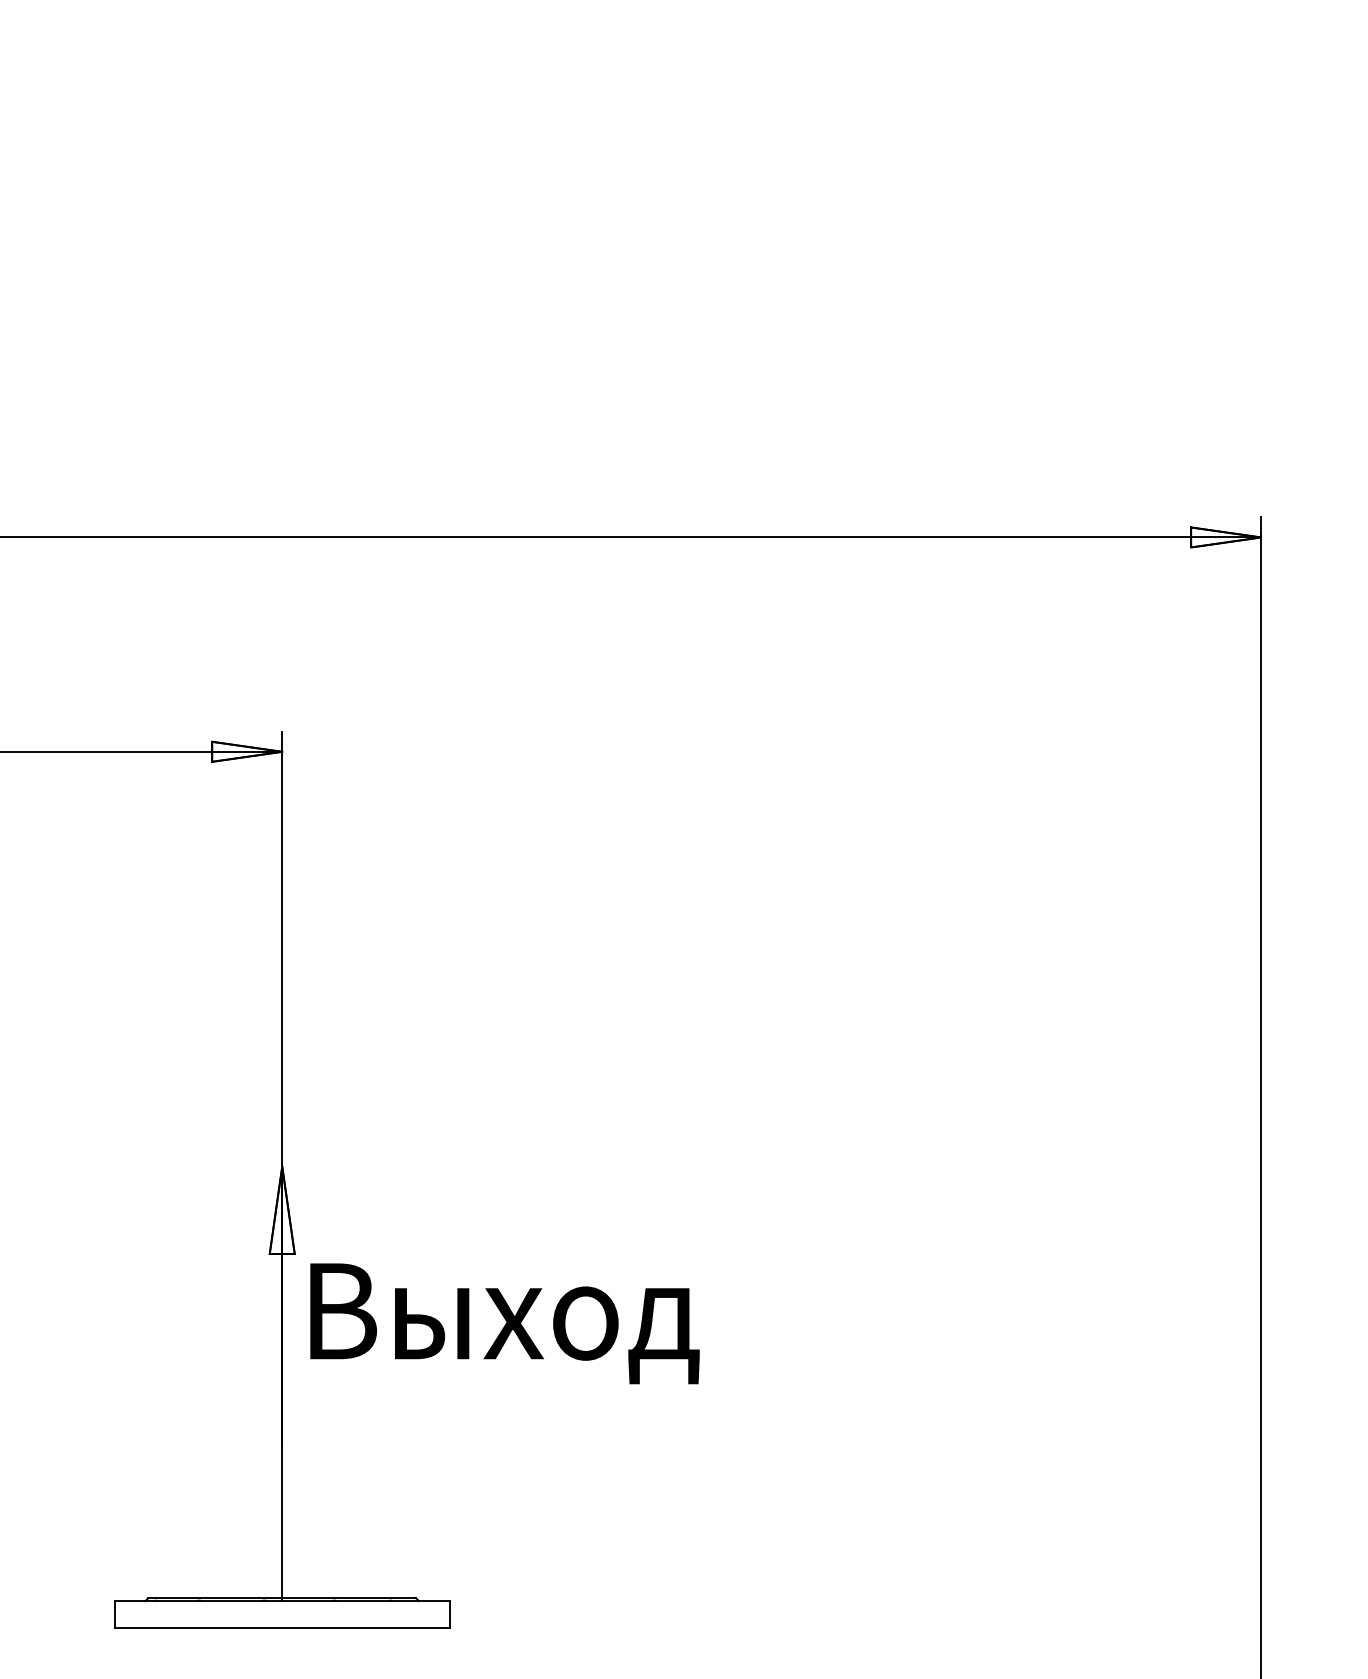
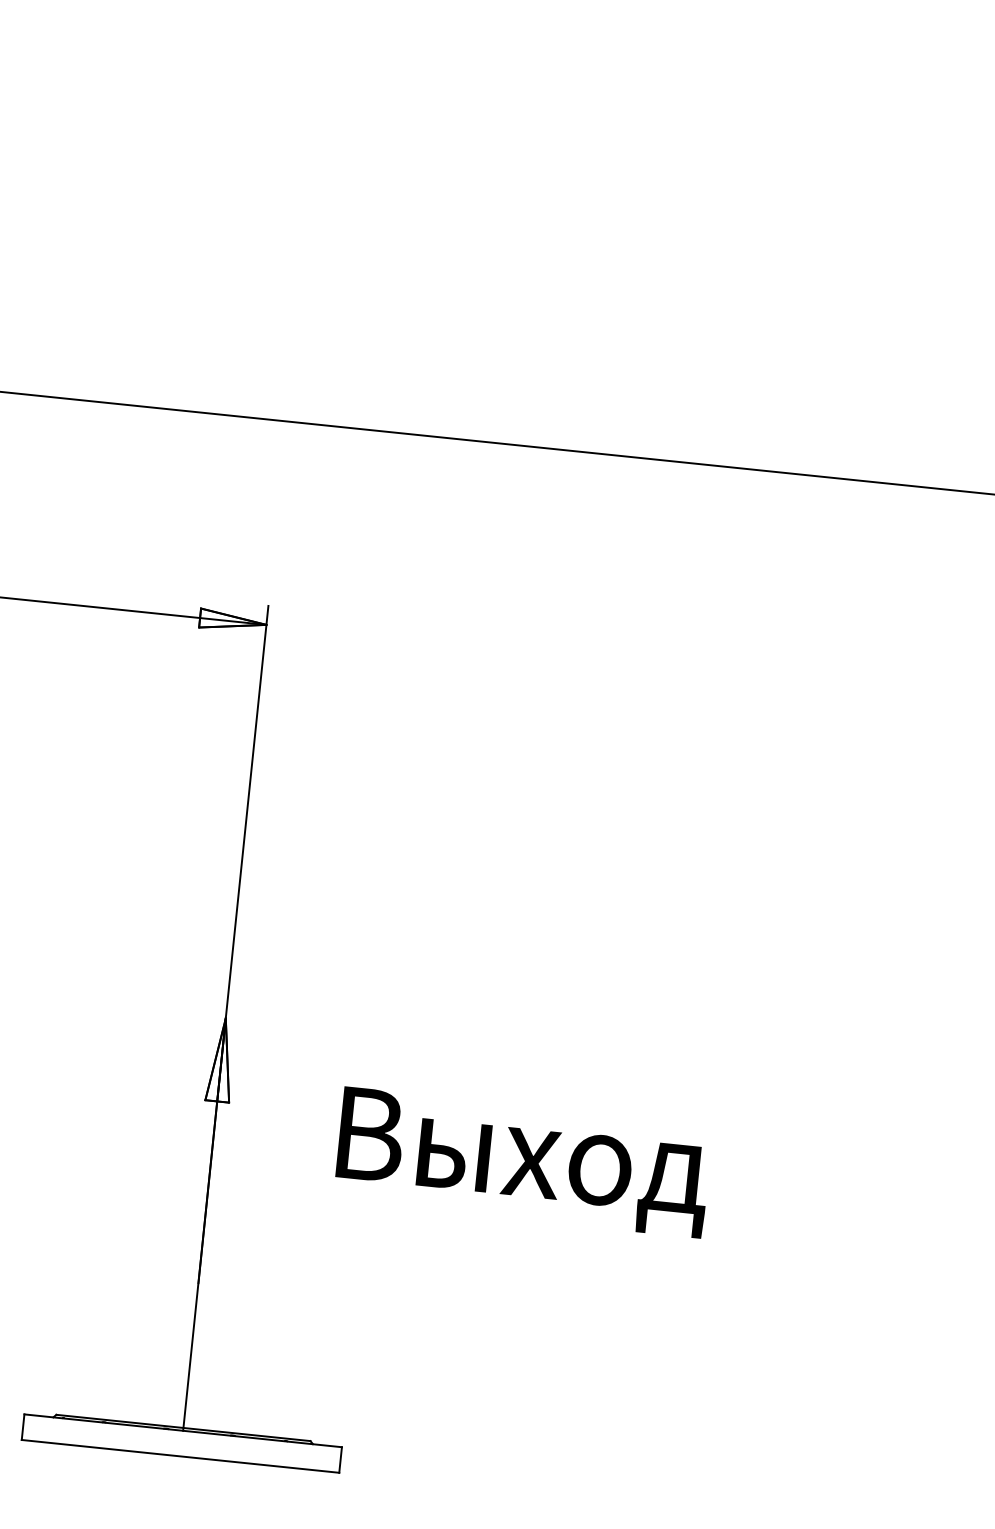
text: (504, 1323) -> (522, 1162), moved

